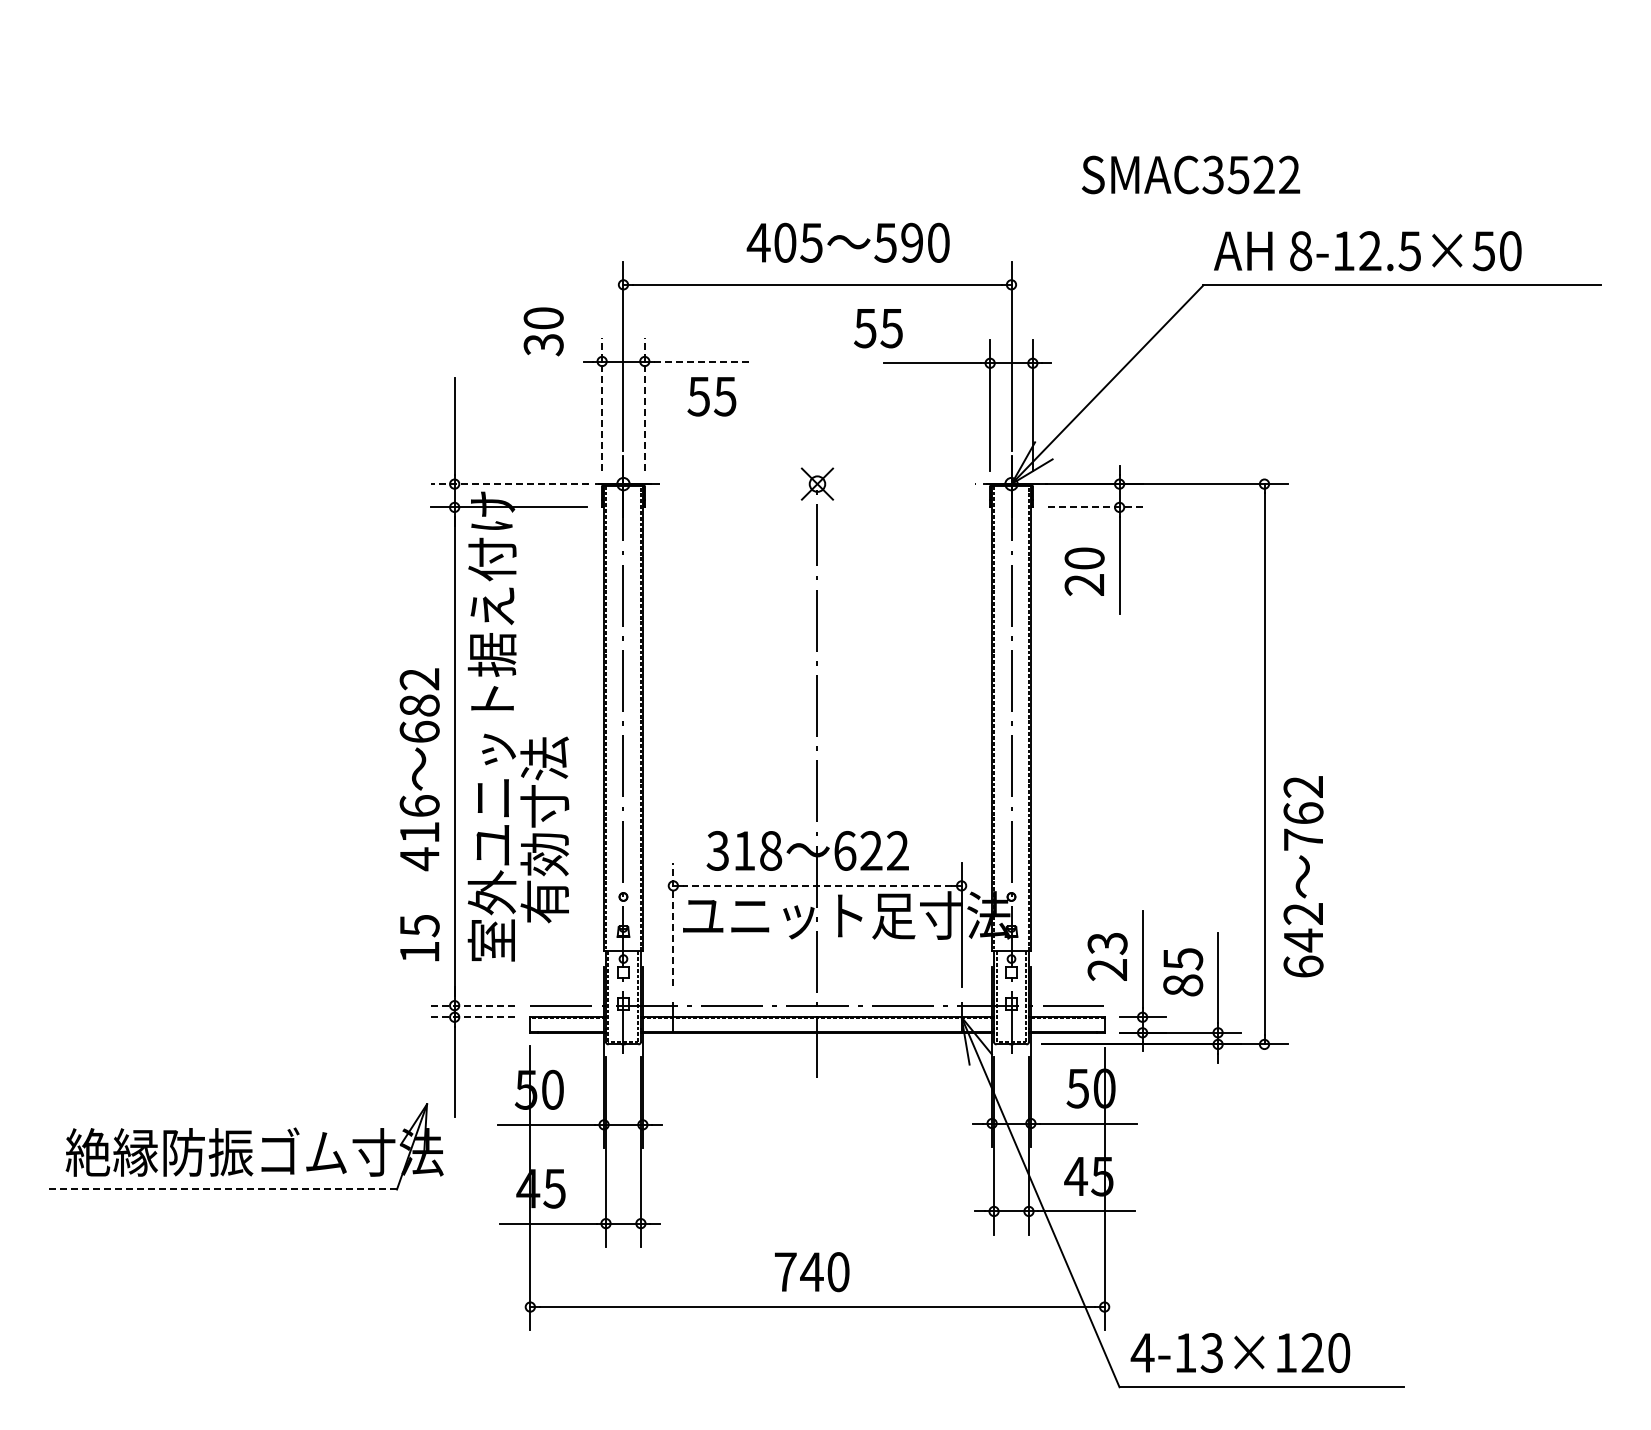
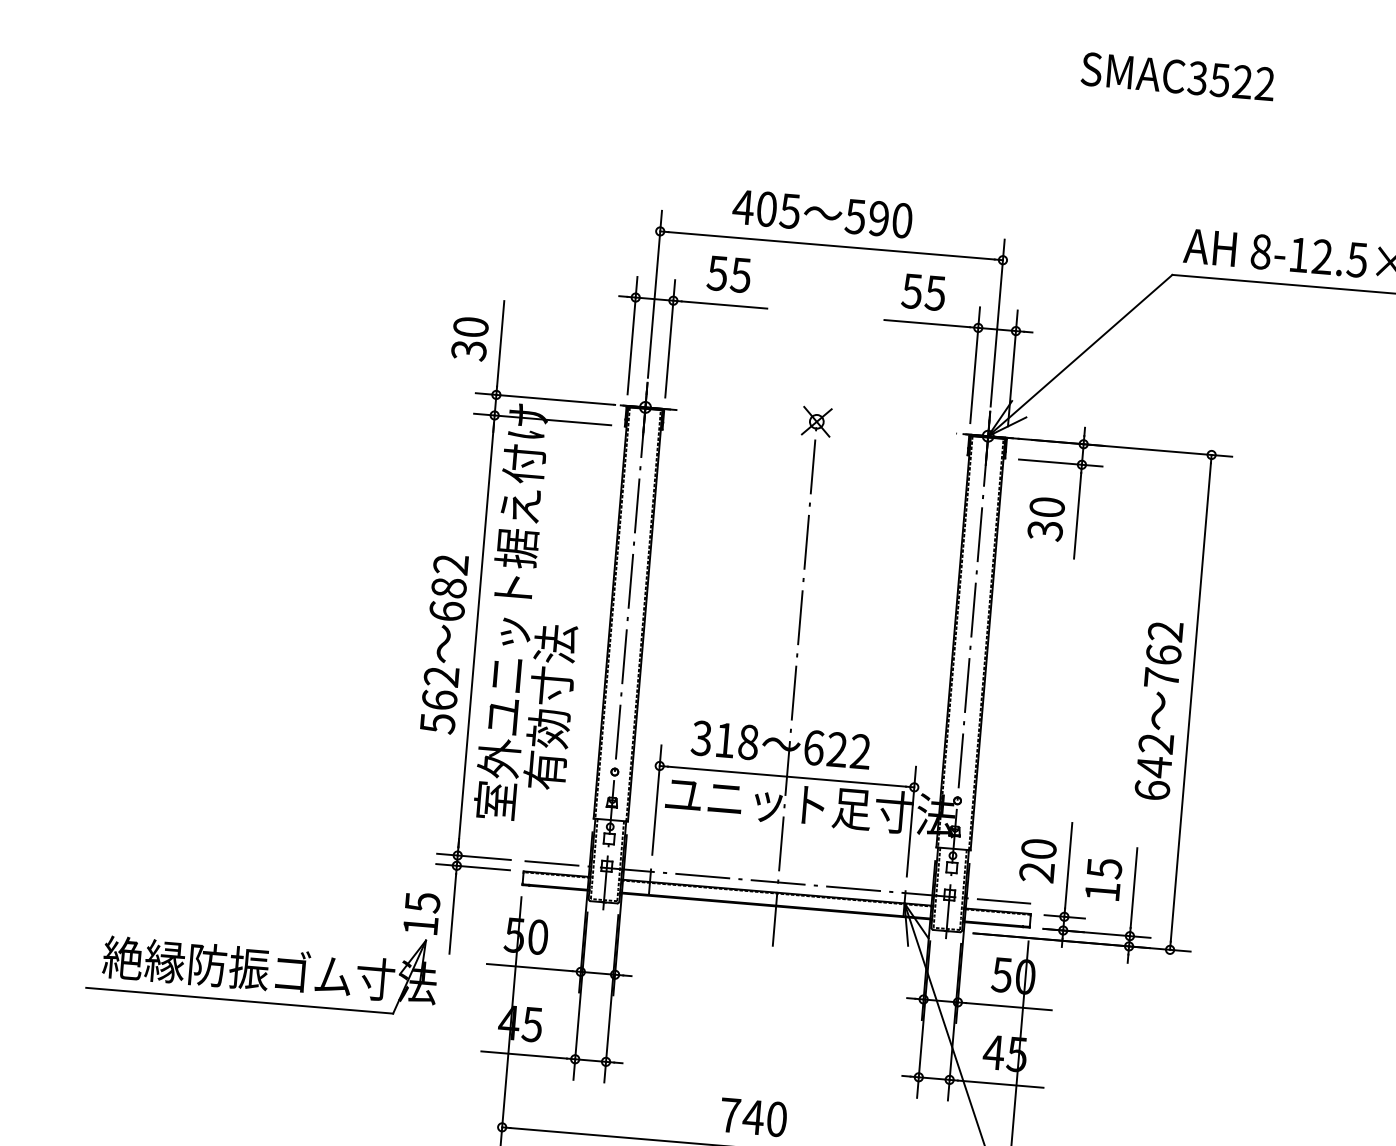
text: (1191, 174) -> (1178, 76), moved
text: (847, 242) -> (821, 213), moved
text: (878, 328) -> (923, 292), moved
text: (543, 331) -> (469, 338), moved
line: (703, 361) -> (725, 305), dashed -> solid
text: (711, 396) -> (728, 274), moved
line: (602, 404) -> (632, 335), dashed -> solid
line: (644, 404) -> (669, 338), dashed -> solid
line: (510, 484) -> (545, 399), dashed -> solid
line: (1096, 507) -> (1061, 463), dashed -> solid
text: (1084, 585) -> (1045, 531), 20 -> 30
text: (419, 833) -> (439, 700), 416 -> 562
text: (1303, 876) -> (1159, 710), moved
line: (817, 885) -> (787, 776), dashed -> solid
line: (673, 924) -> (656, 800), dashed -> solid
text: (419, 938) -> (421, 913), moved
text: (1107, 943) -> (1038, 849), 23 -> 20
text: (1183, 985) -> (1102, 891), 85 -> 15
line: (473, 1005) -> (474, 856), dashed -> solid
line: (473, 1017) -> (473, 867), dashed -> solid
line: (223, 1189) -> (239, 1000), dashed -> solid

